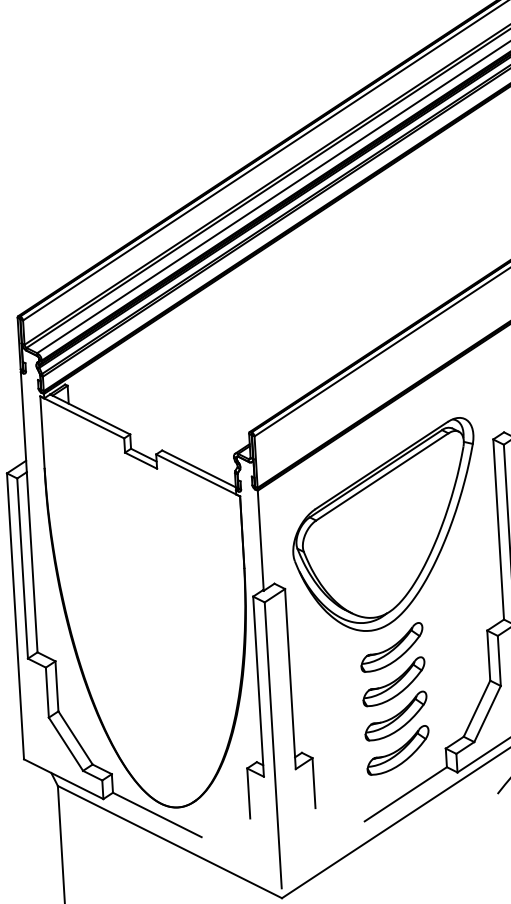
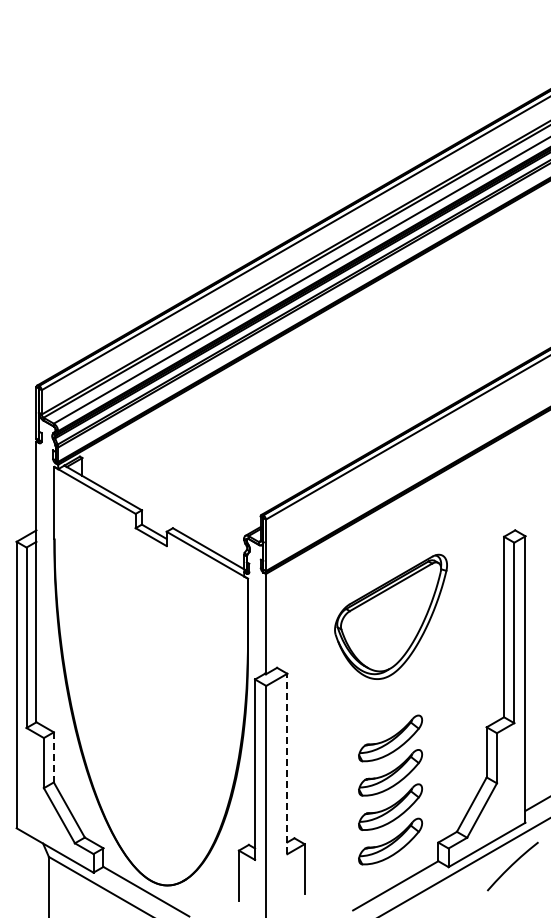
part: (384, 525) -> (390, 616), size x0.6
line: (290, 678) -> (287, 763), solid -> dashed
line: (56, 686) -> (53, 757), solid -> dashed

